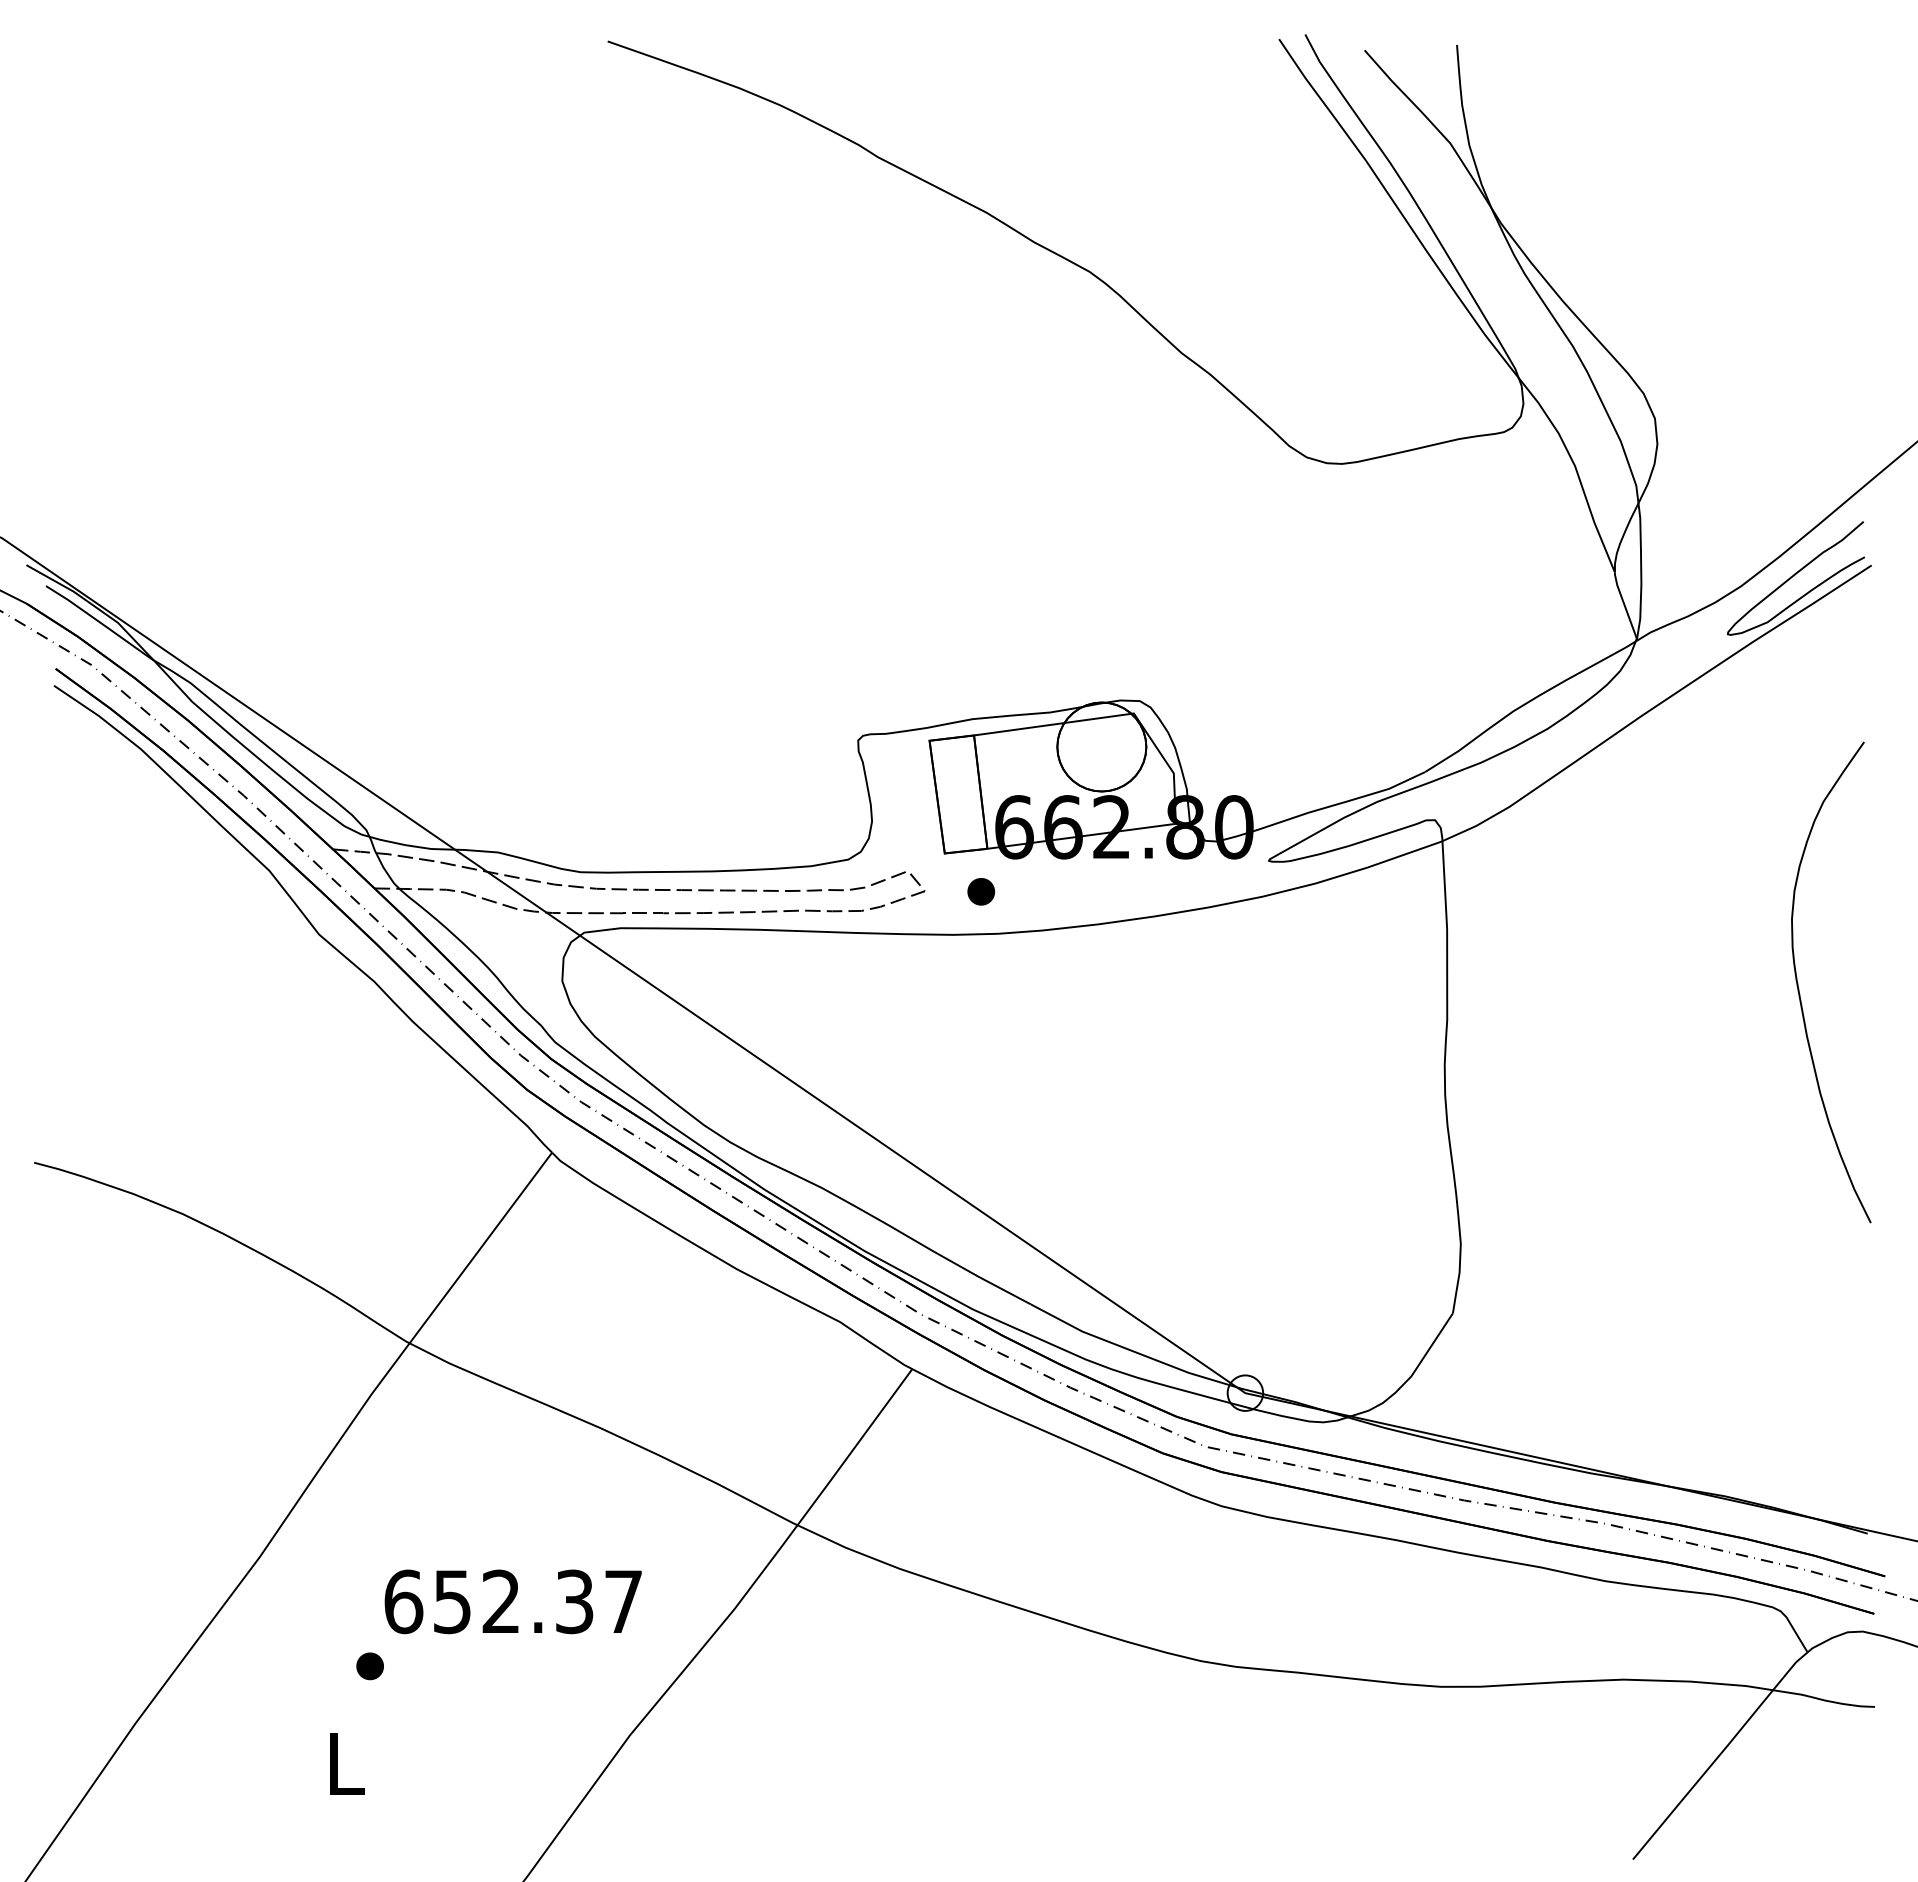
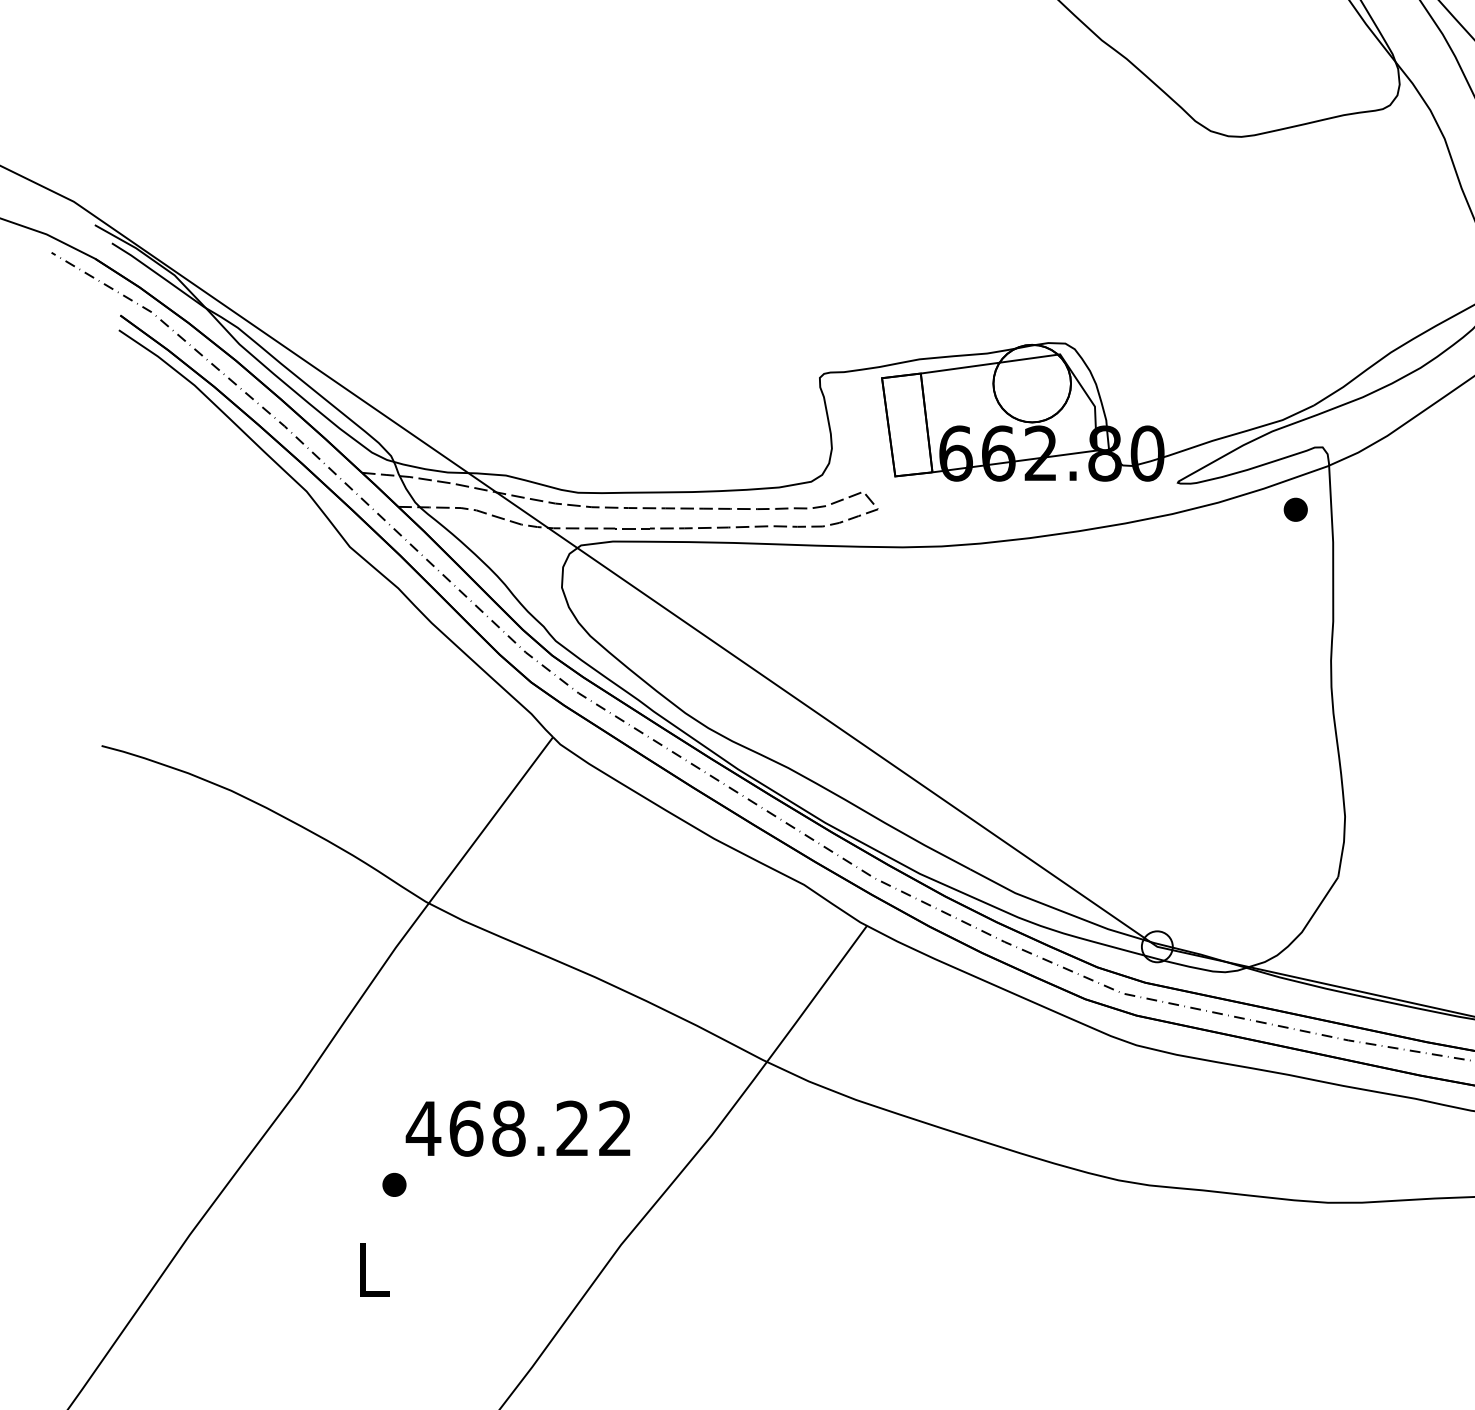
part: (981, 891) -> (1296, 509), moved
text: (512, 1601) -> (518, 1128), 652.37 -> 468.22

